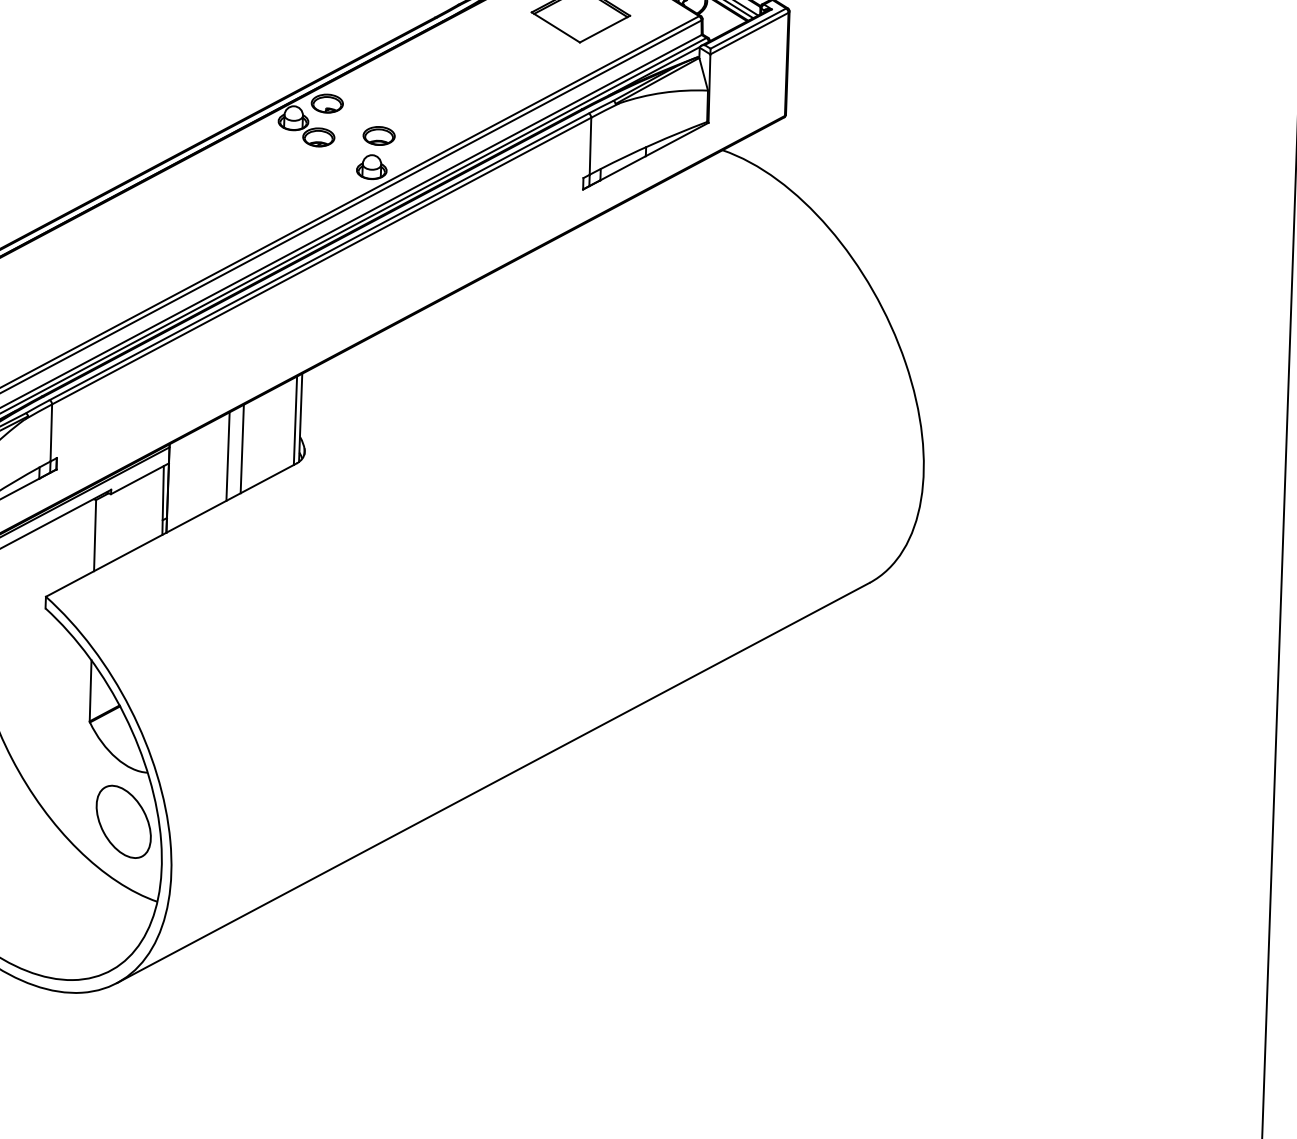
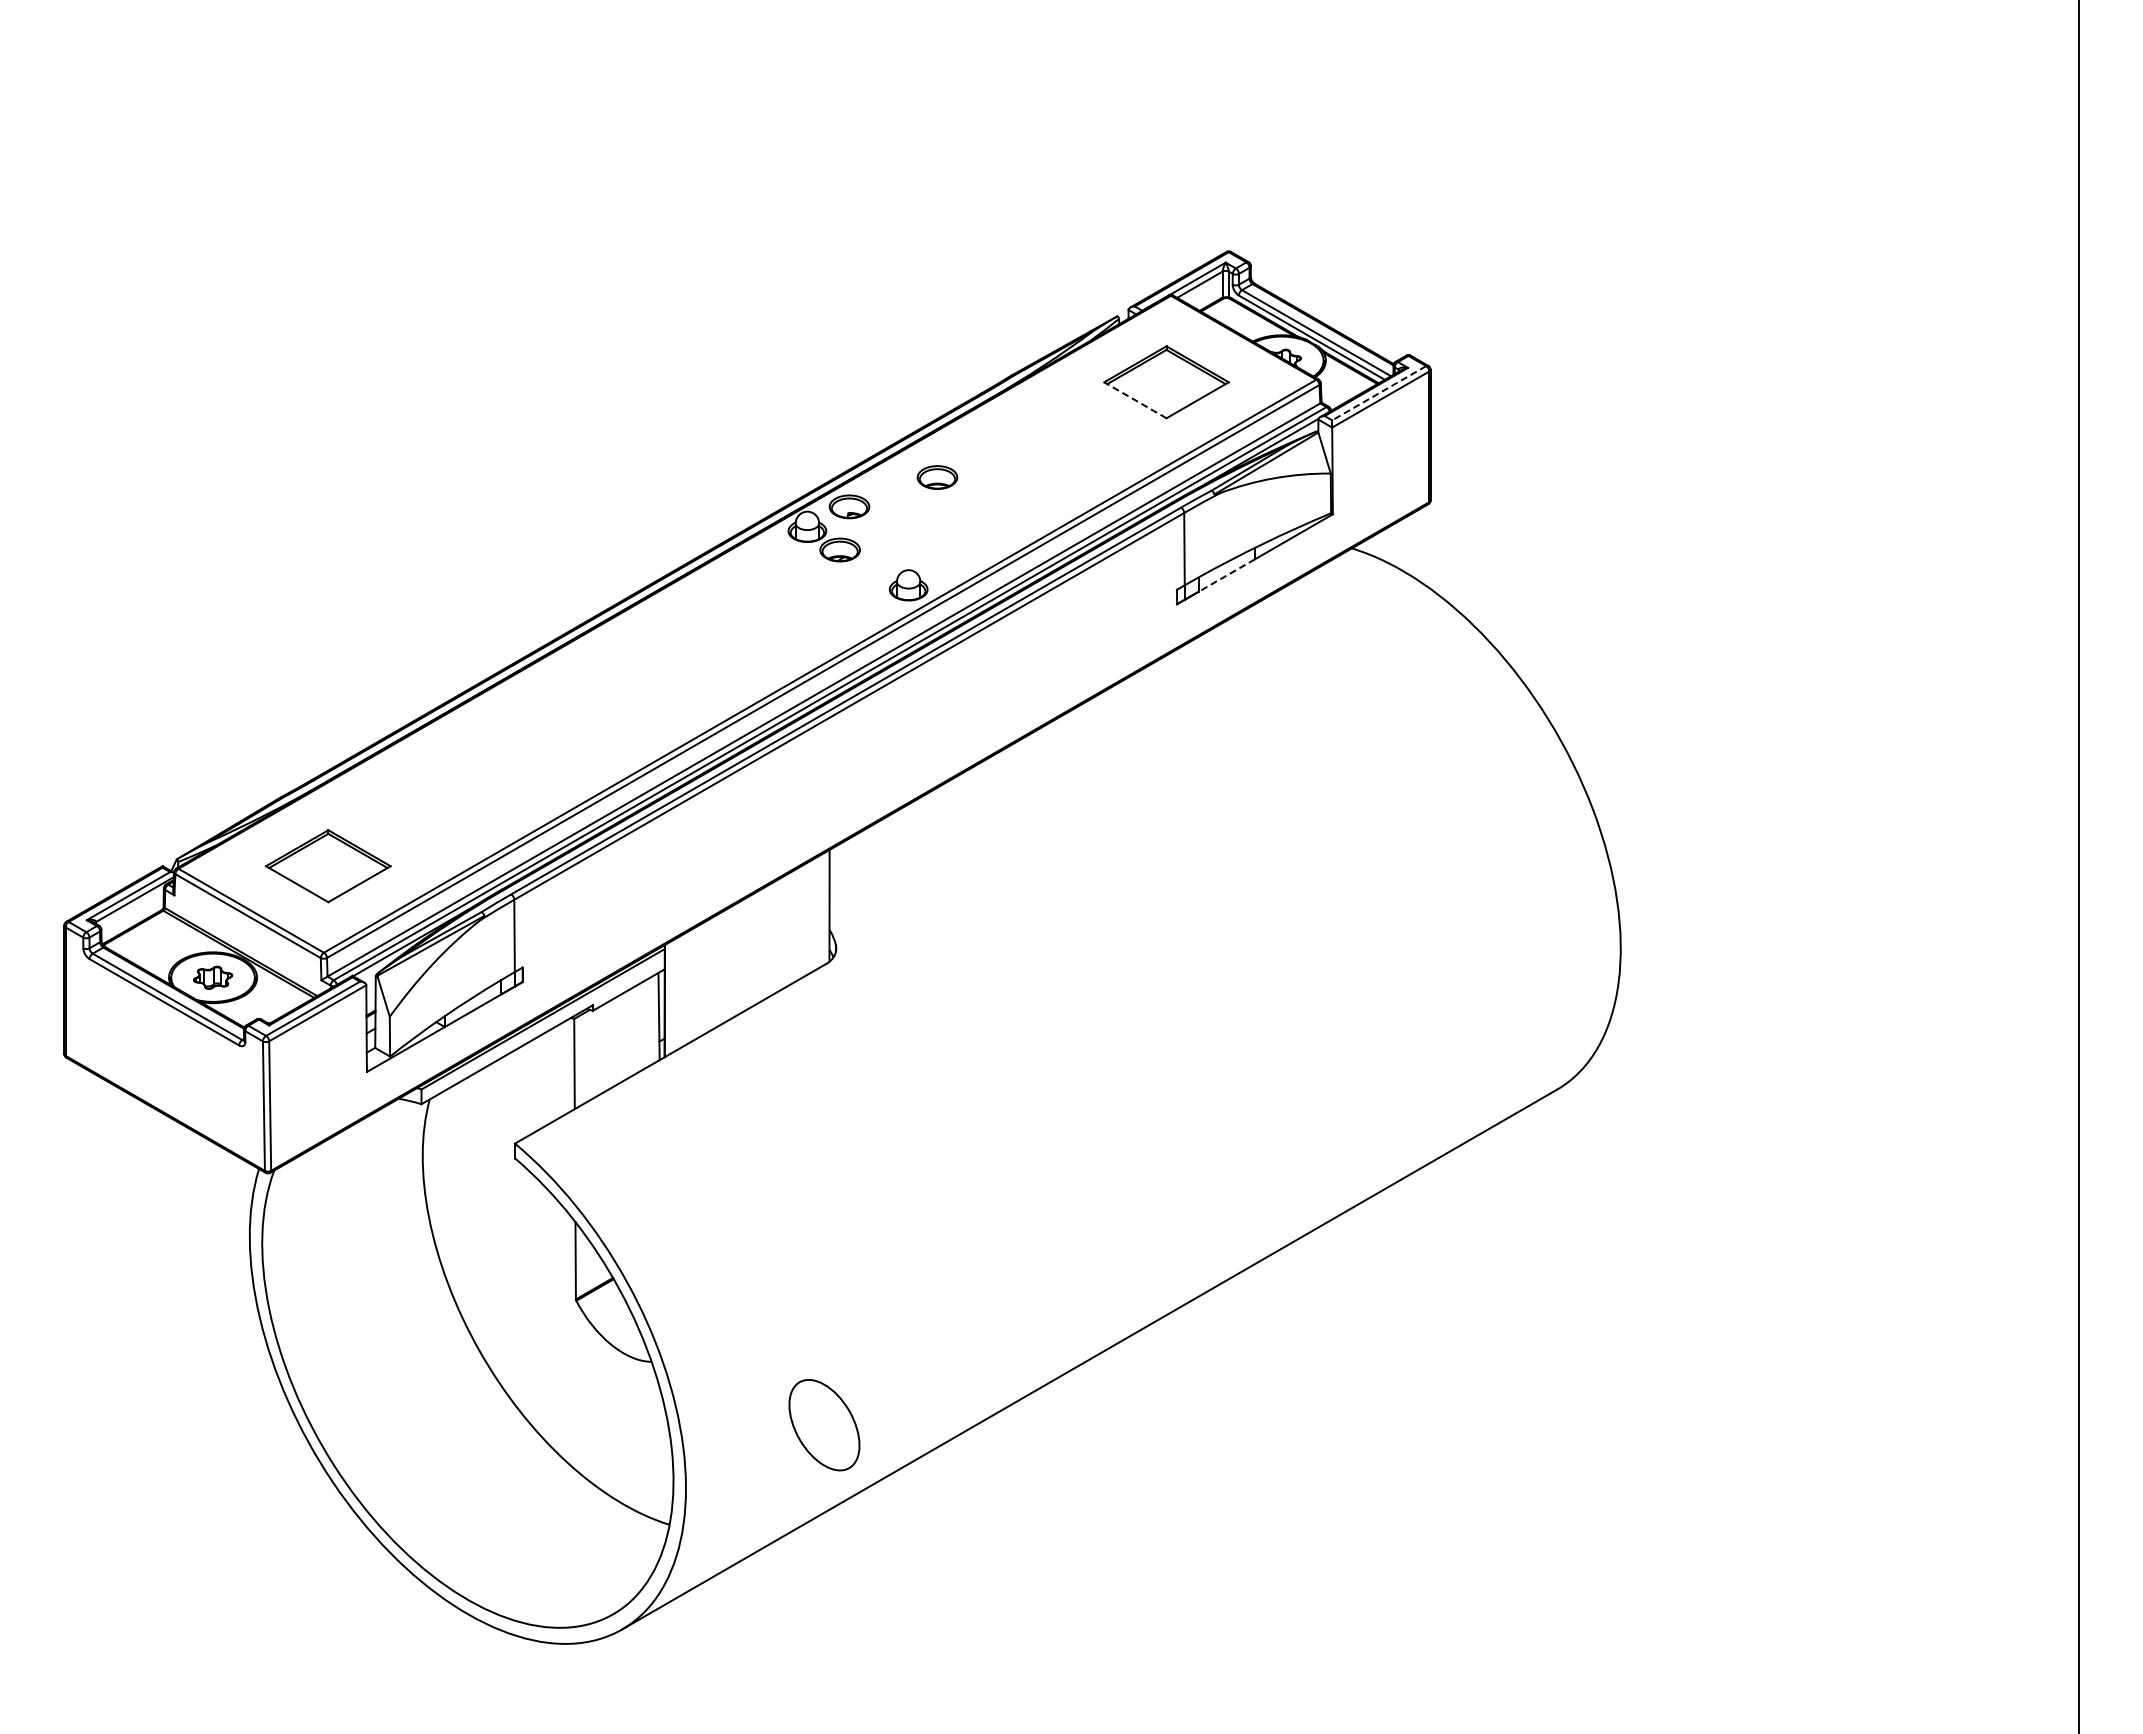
line: (555, 27) -> (1135, 400), solid -> dashed
line: (747, 28) -> (1378, 393), solid -> dashed
part: (379, 135) -> (937, 477), moved
line: (622, 168) -> (1226, 575), solid -> dashed
line: (295, 420) -> (823, 909), removed
line: (241, 448) -> (756, 947), removed
line: (228, 456) -> (739, 958), removed
part: (123, 822) -> (824, 1425), moved

